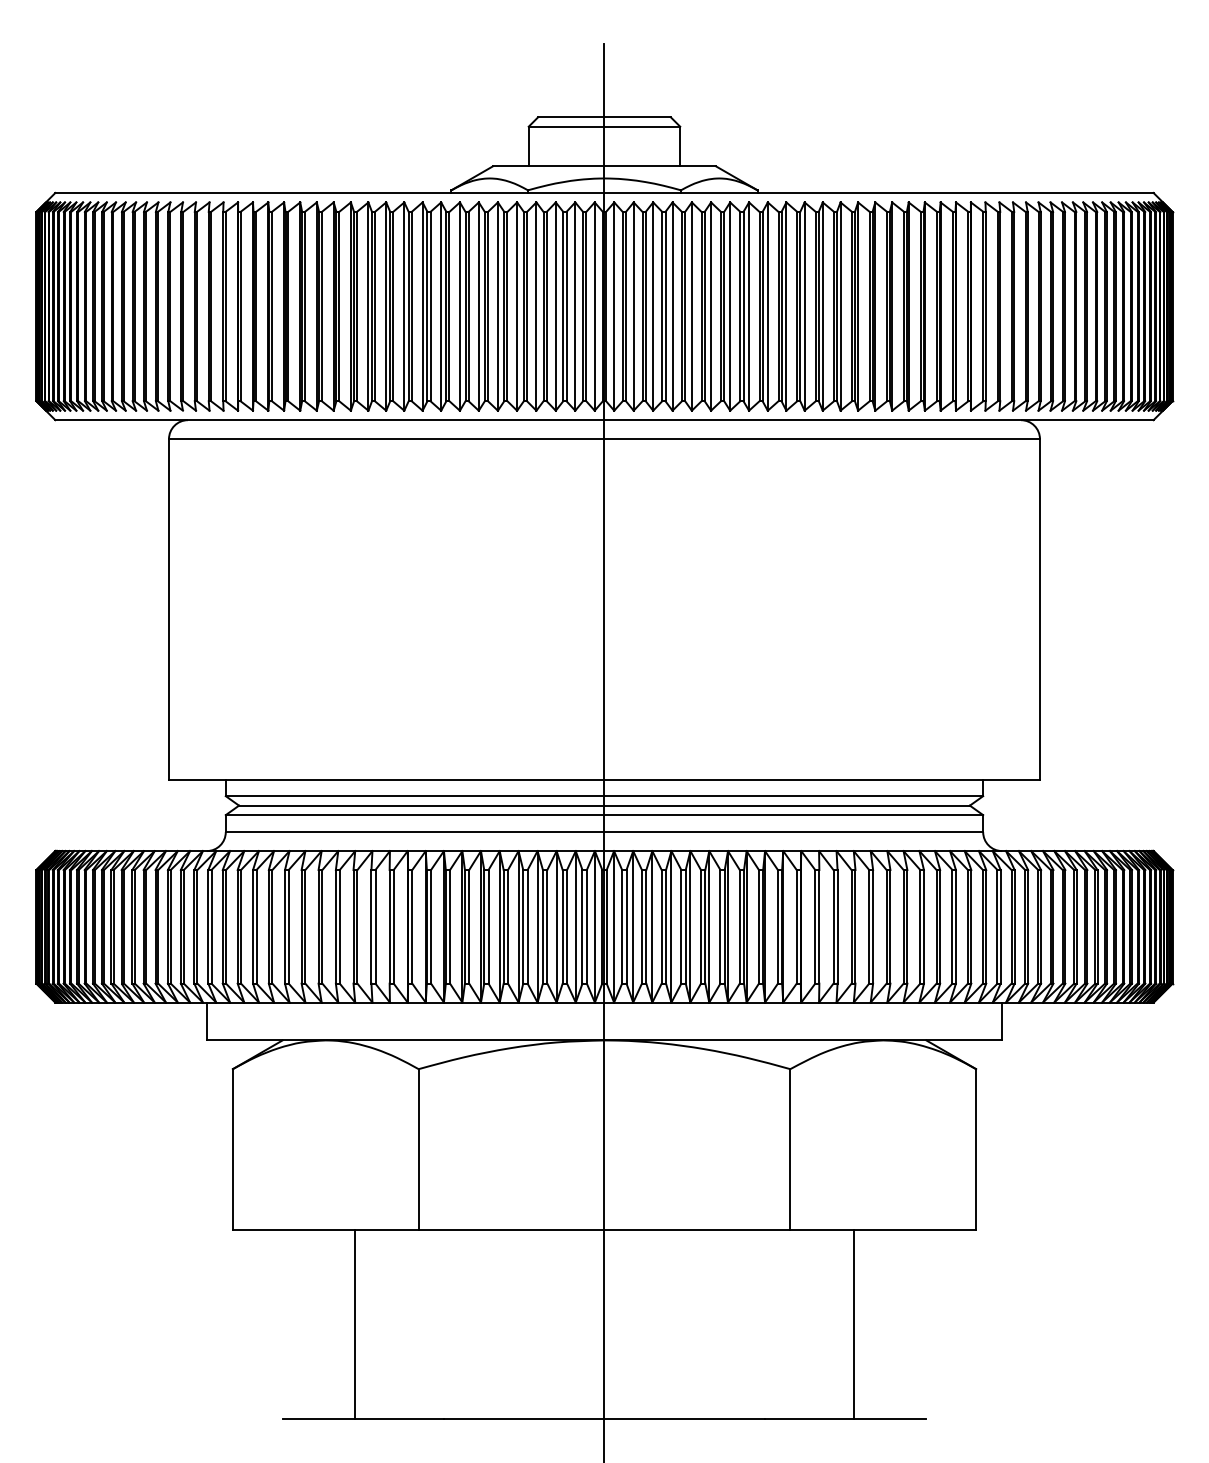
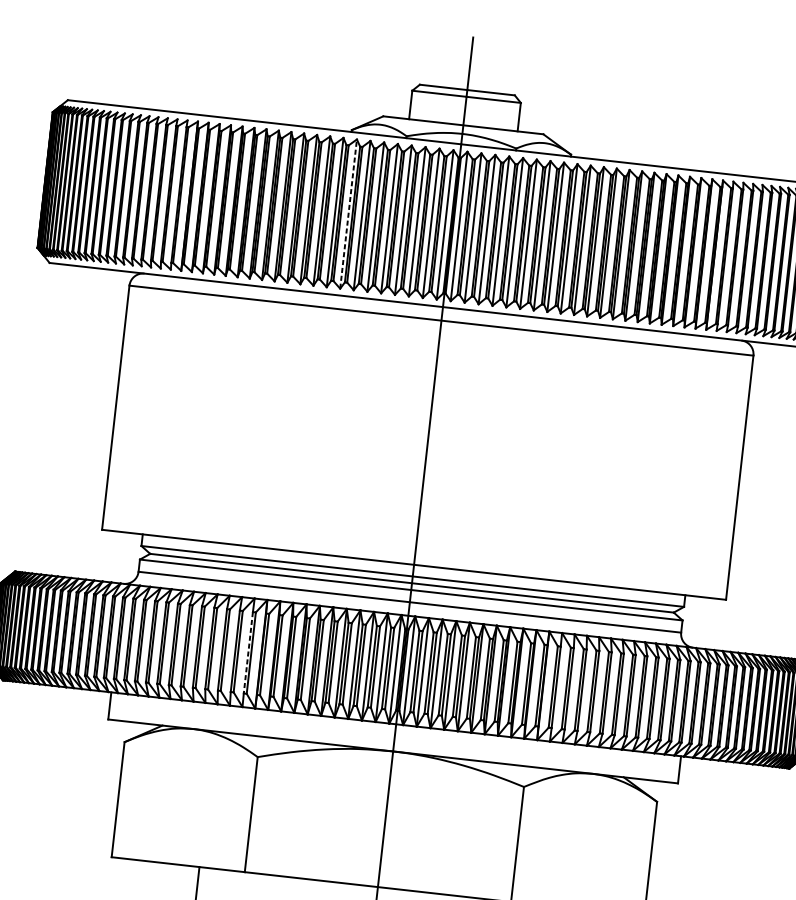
line: (459, 306) -> (348, 213), solid -> dashed
line: (389, 926) -> (248, 652), solid -> dashed

